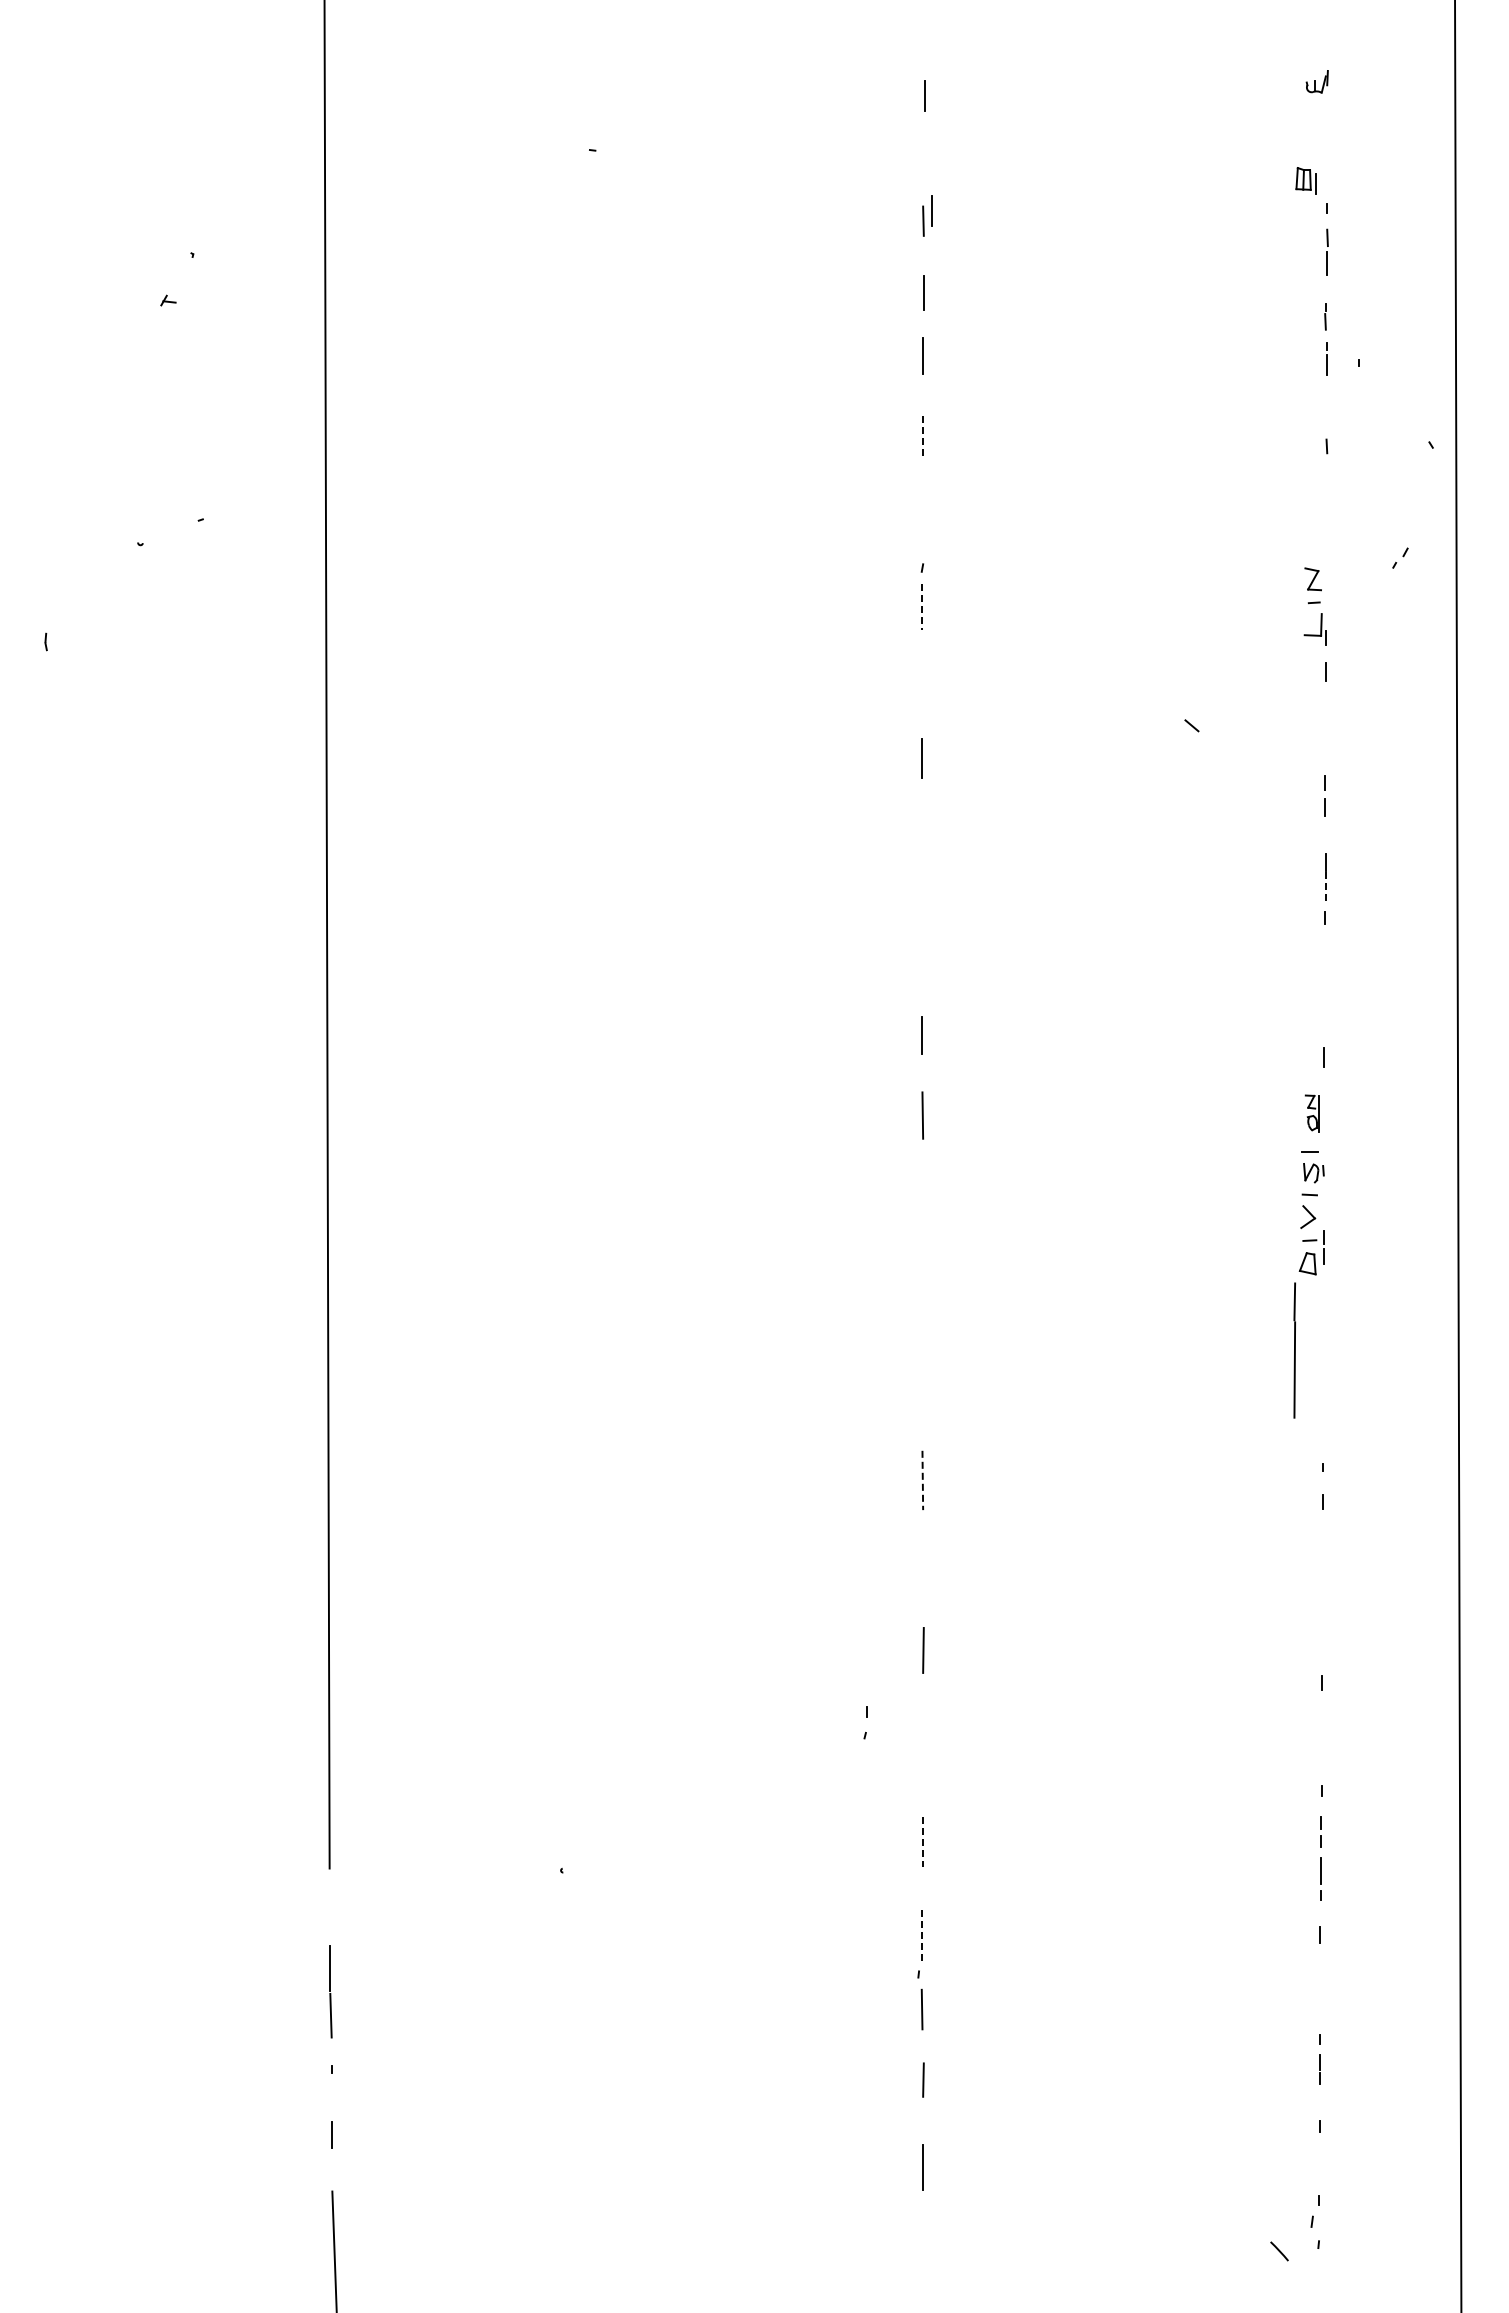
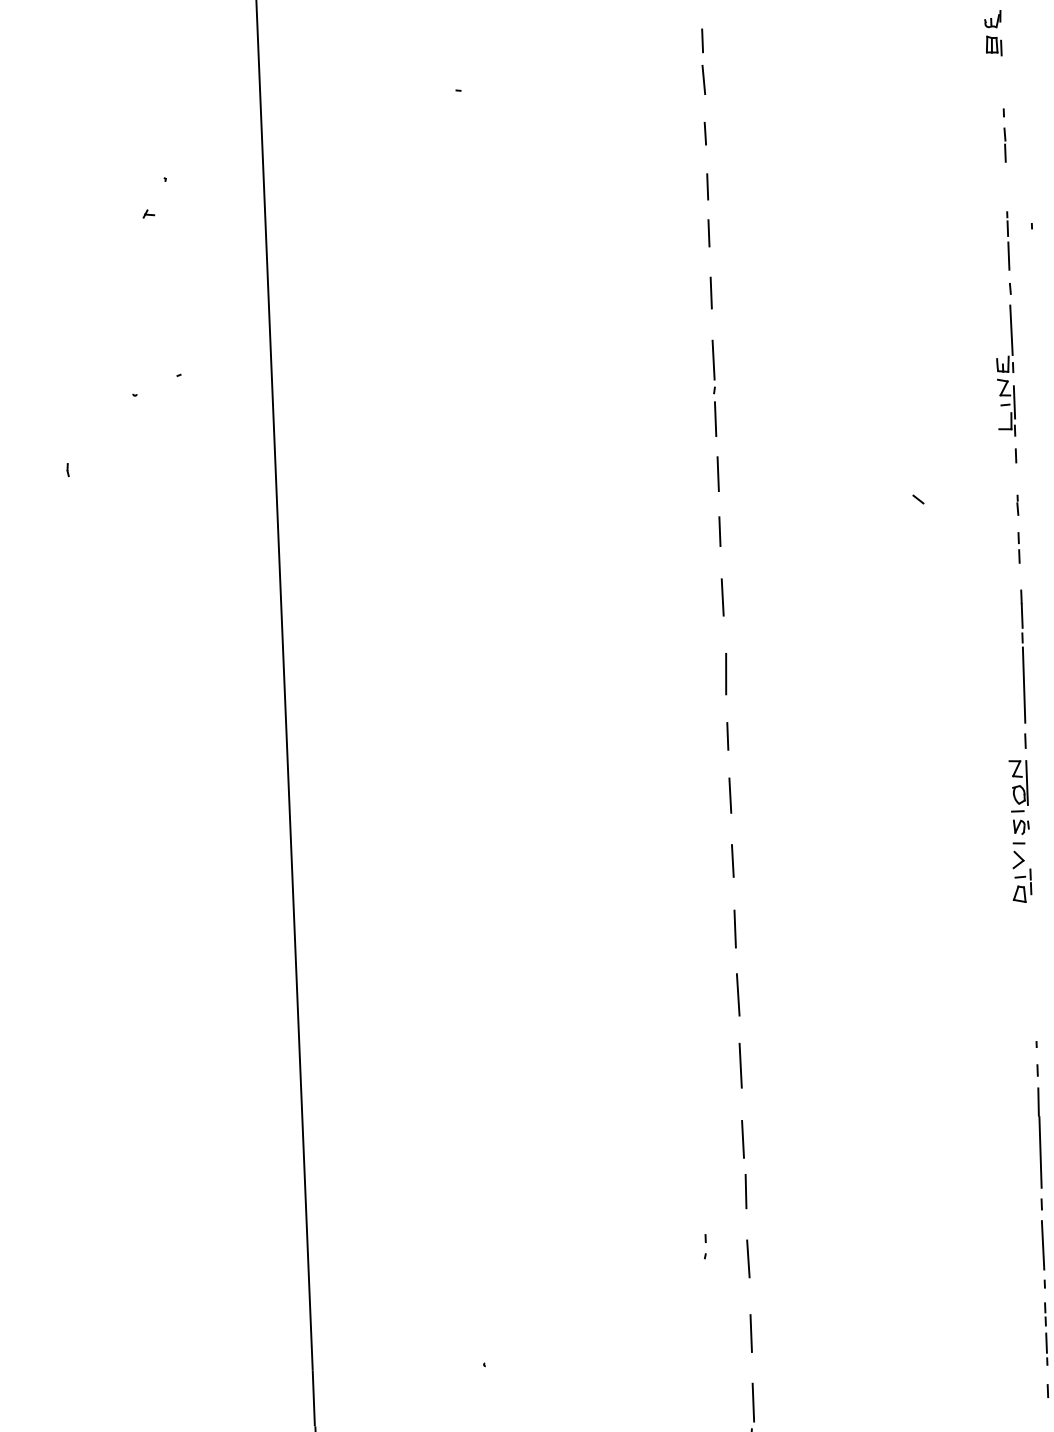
line: (924, 148) -> (704, 79), added
part: (1305, 180) -> (993, 45), moved
line: (931, 210) -> (711, 125), removed
line: (1325, 316) -> (1017, 505), moved
line: (1326, 401) -> (1008, 255), added
line: (923, 436) -> (711, 293), dashed -> solid
part: (1325, 513) -> (1011, 338), added
line: (922, 526) -> (713, 359), added
line: (1326, 599) -> (1014, 402), added
line: (922, 606) -> (715, 418), dashed -> solid
line: (923, 681) -> (718, 474), added
line: (922, 847) -> (722, 597), added
line: (1325, 888) -> (1021, 616), dashed -> solid
line: (923, 951) -> (726, 674), added
line: (1324, 981) -> (1023, 685), added
part: (1312, 1113) -> (1018, 783), size x1.67
line: (922, 1203) -> (732, 860), added
line: (922, 1295) -> (735, 928), added
line: (1294, 1350) -> (1039, 1138), moved
line: (922, 1384) -> (737, 994), added
line: (922, 1480) -> (740, 1065), dashed -> solid
line: (921, 1579) -> (742, 1139), added
line: (1321, 1738) -> (1043, 1245), added
line: (922, 1741) -> (747, 1258), added
line: (923, 1842) -> (751, 1333), dashed -> solid
line: (329, 1907) -> (313, 1398), added
line: (922, 1935) -> (753, 1402), dashed -> solid

